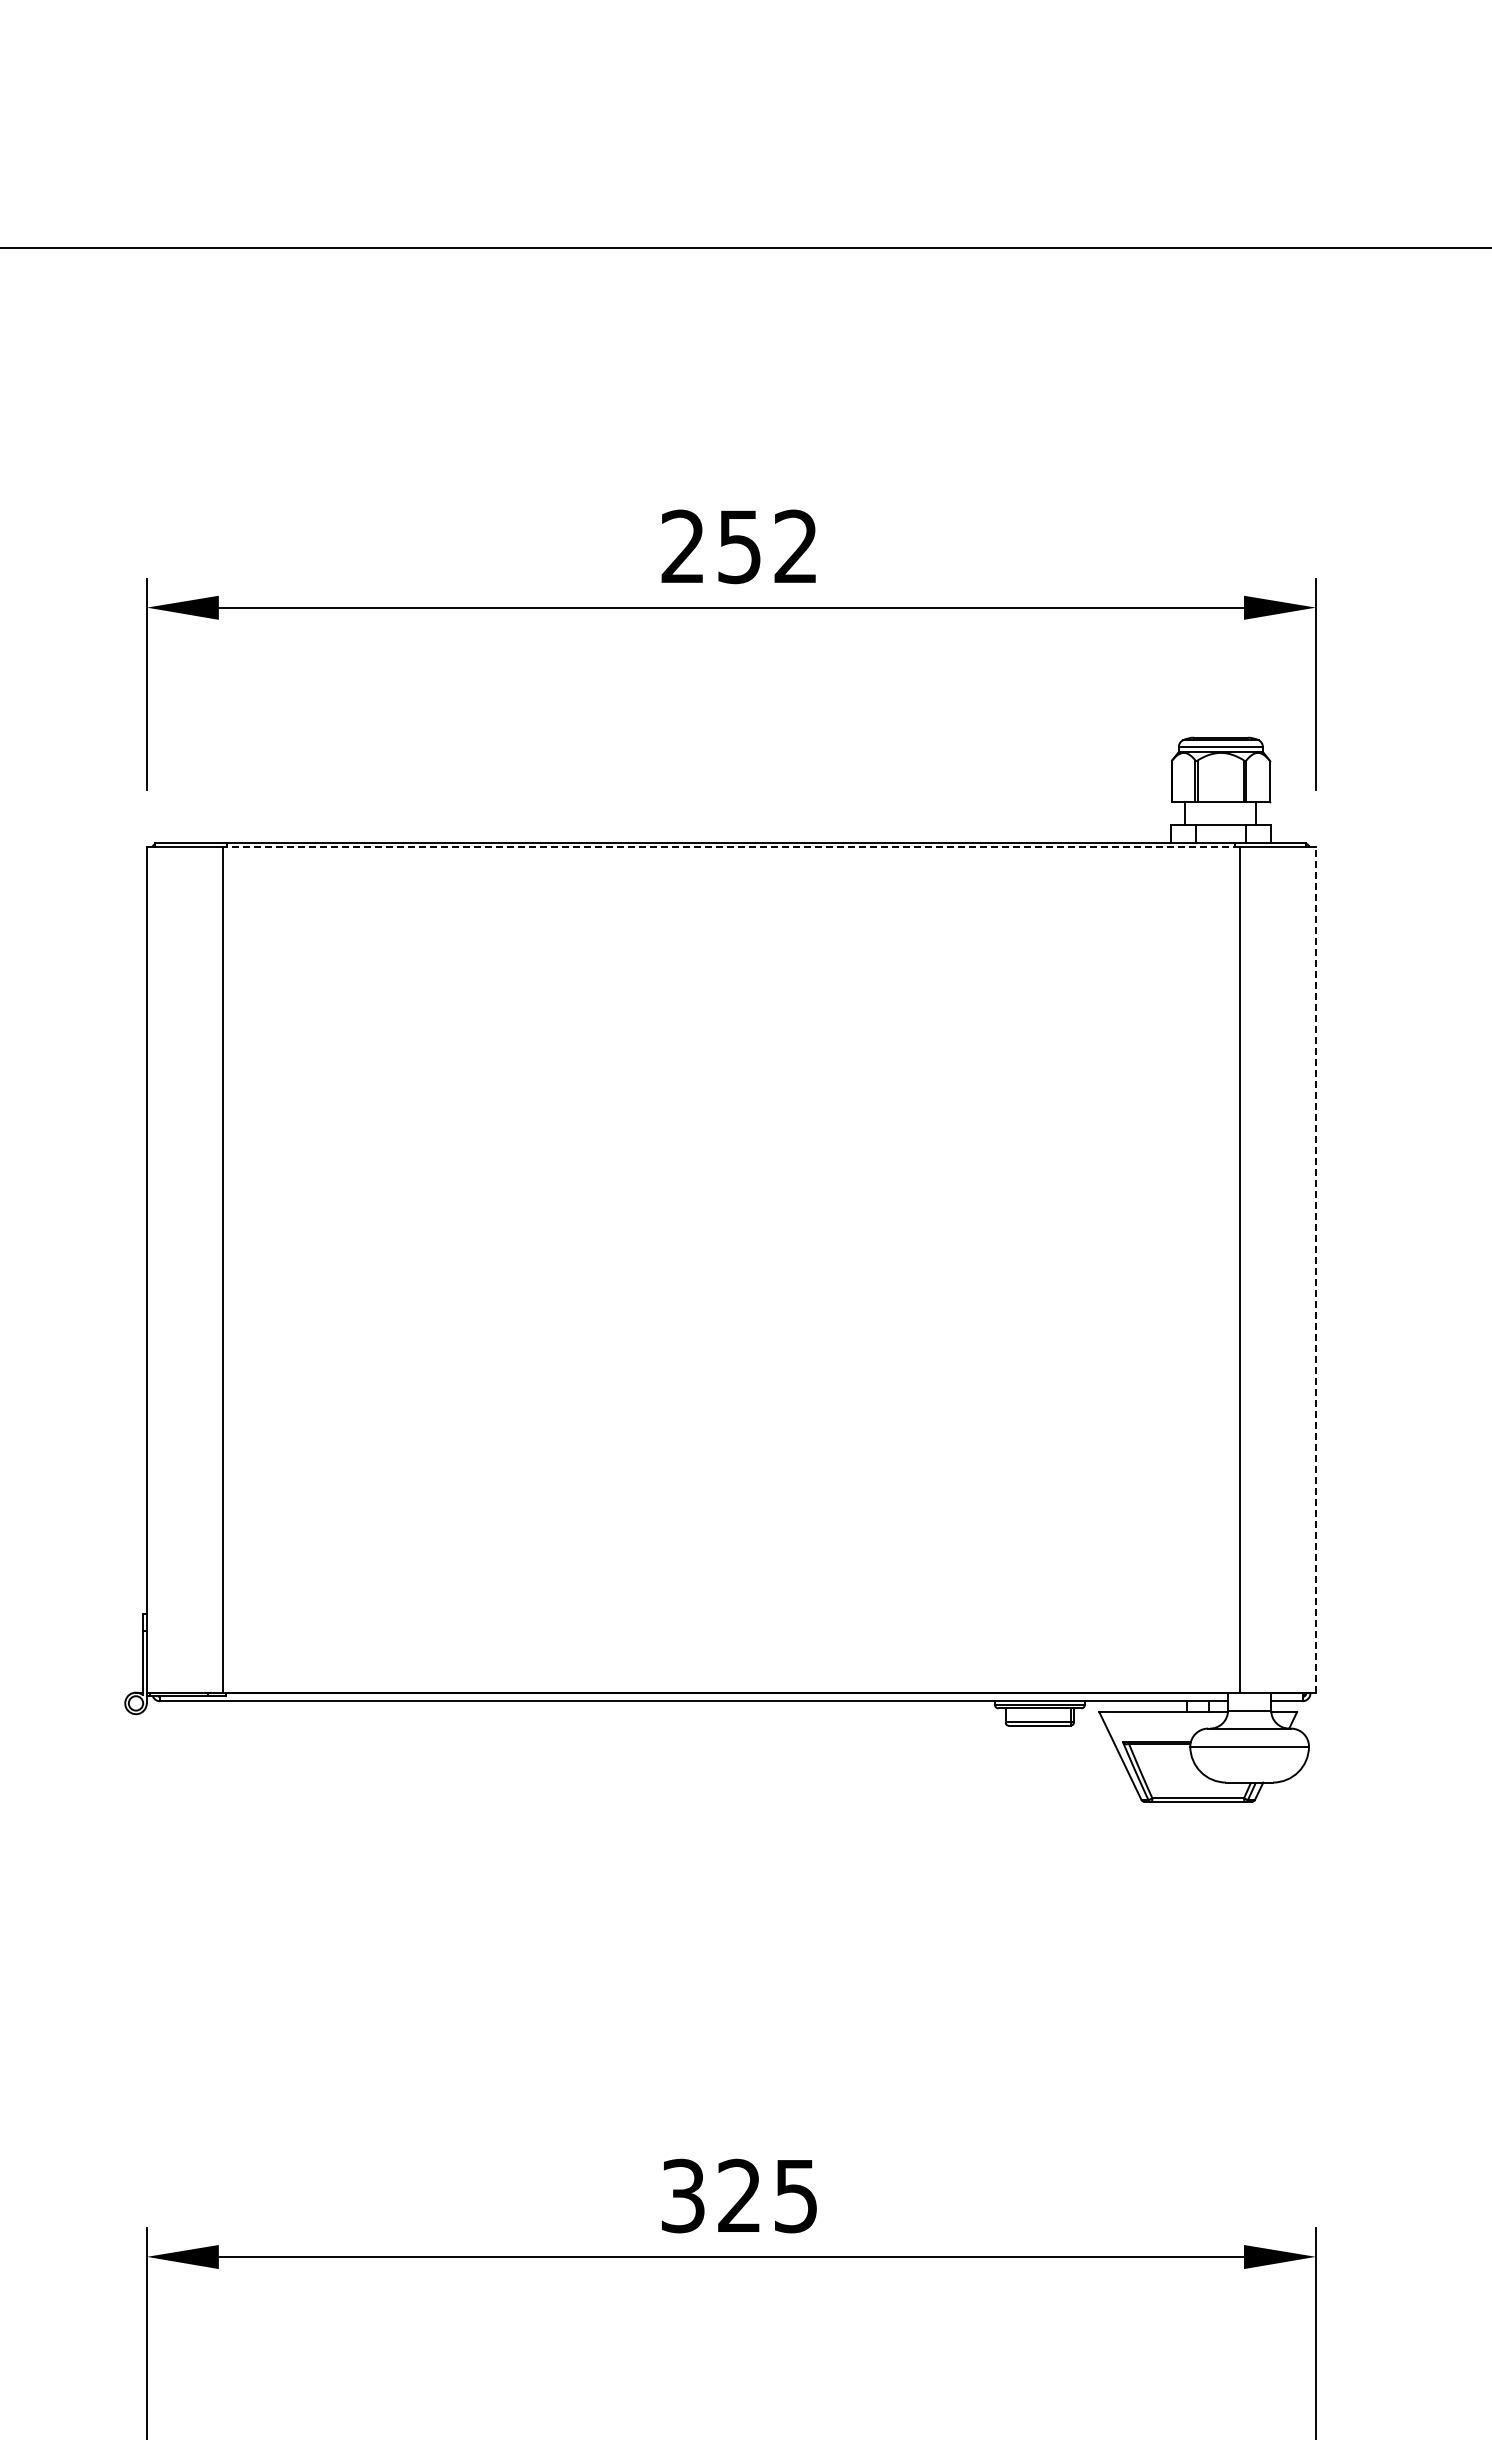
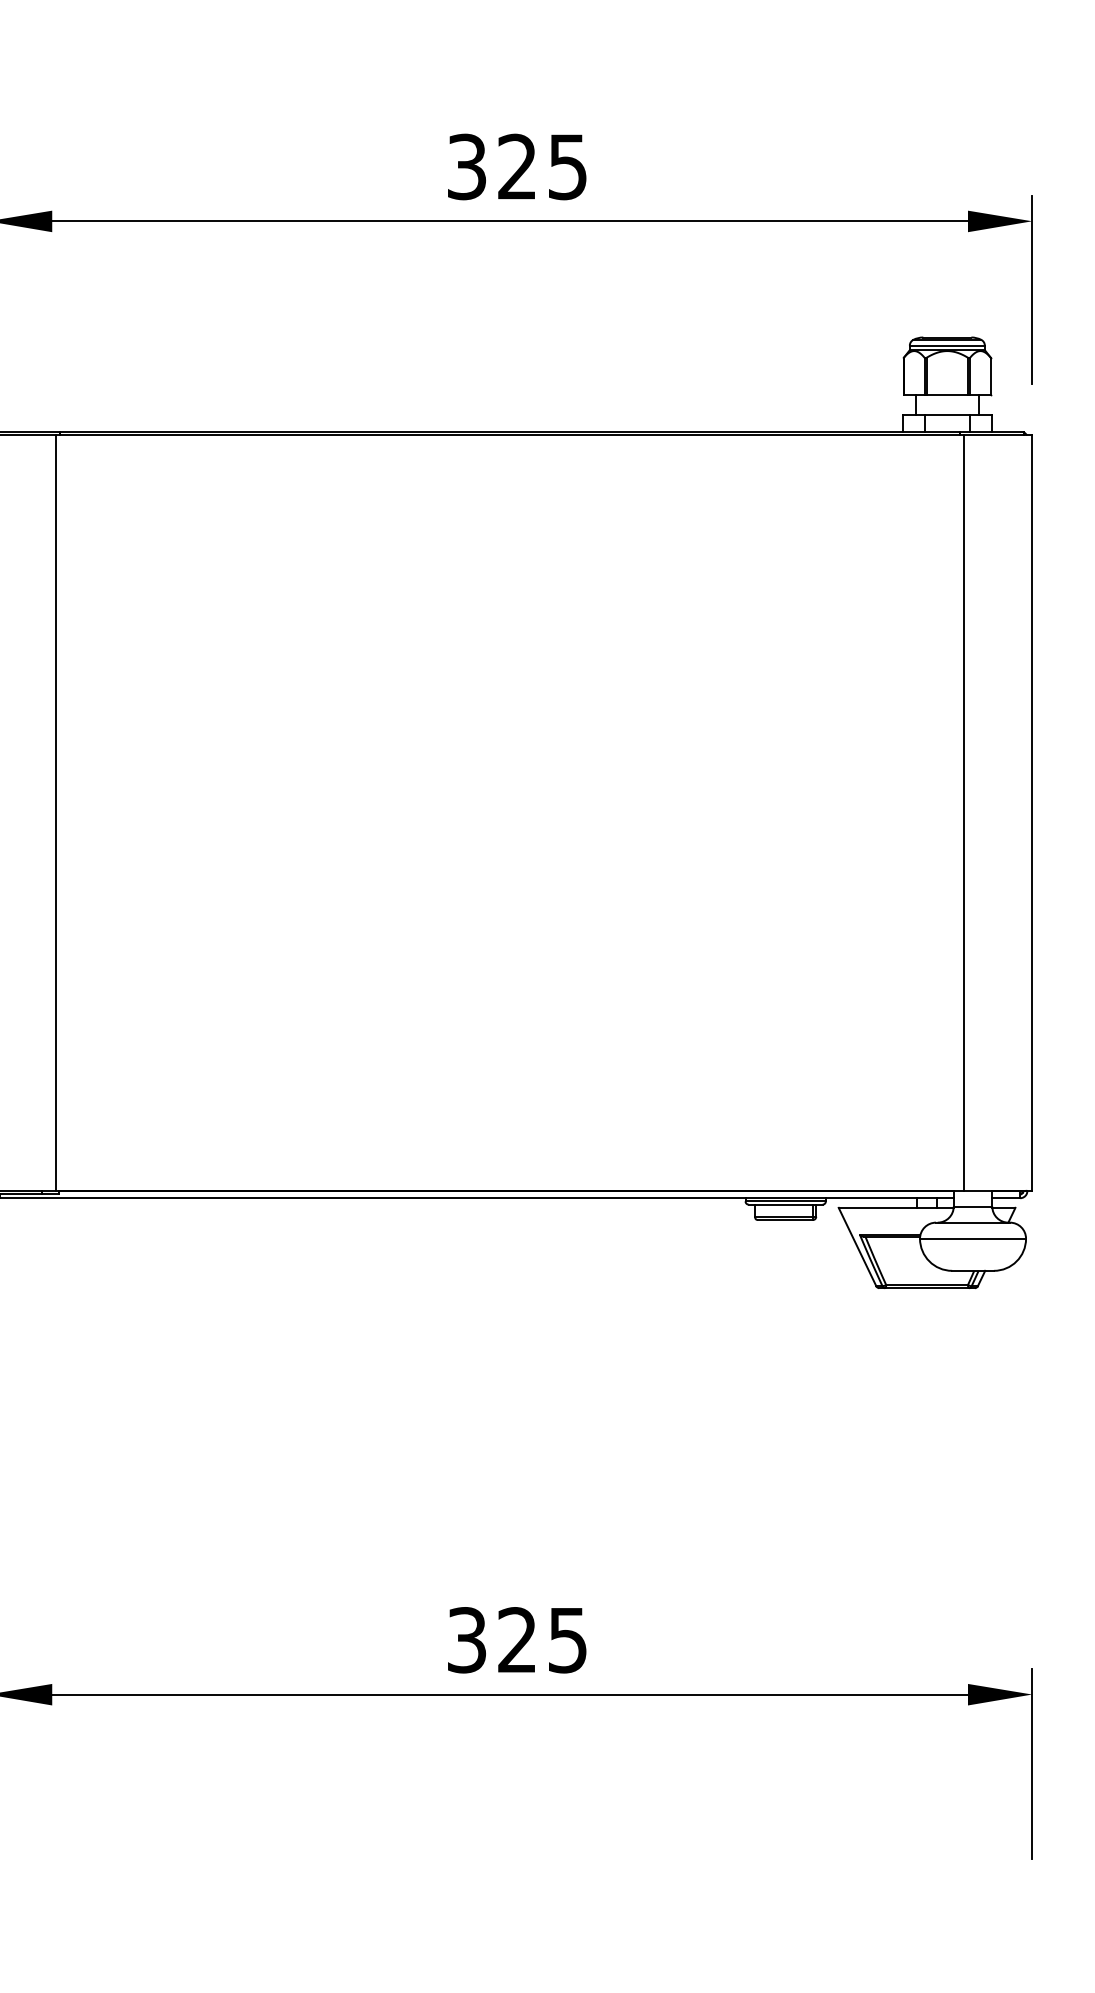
text: (738, 546) -> (516, 166), 252 -> 325
line: (730, 847) -> (509, 435), dashed -> solid
line: (1315, 1269) -> (1031, 812), dashed -> solid

